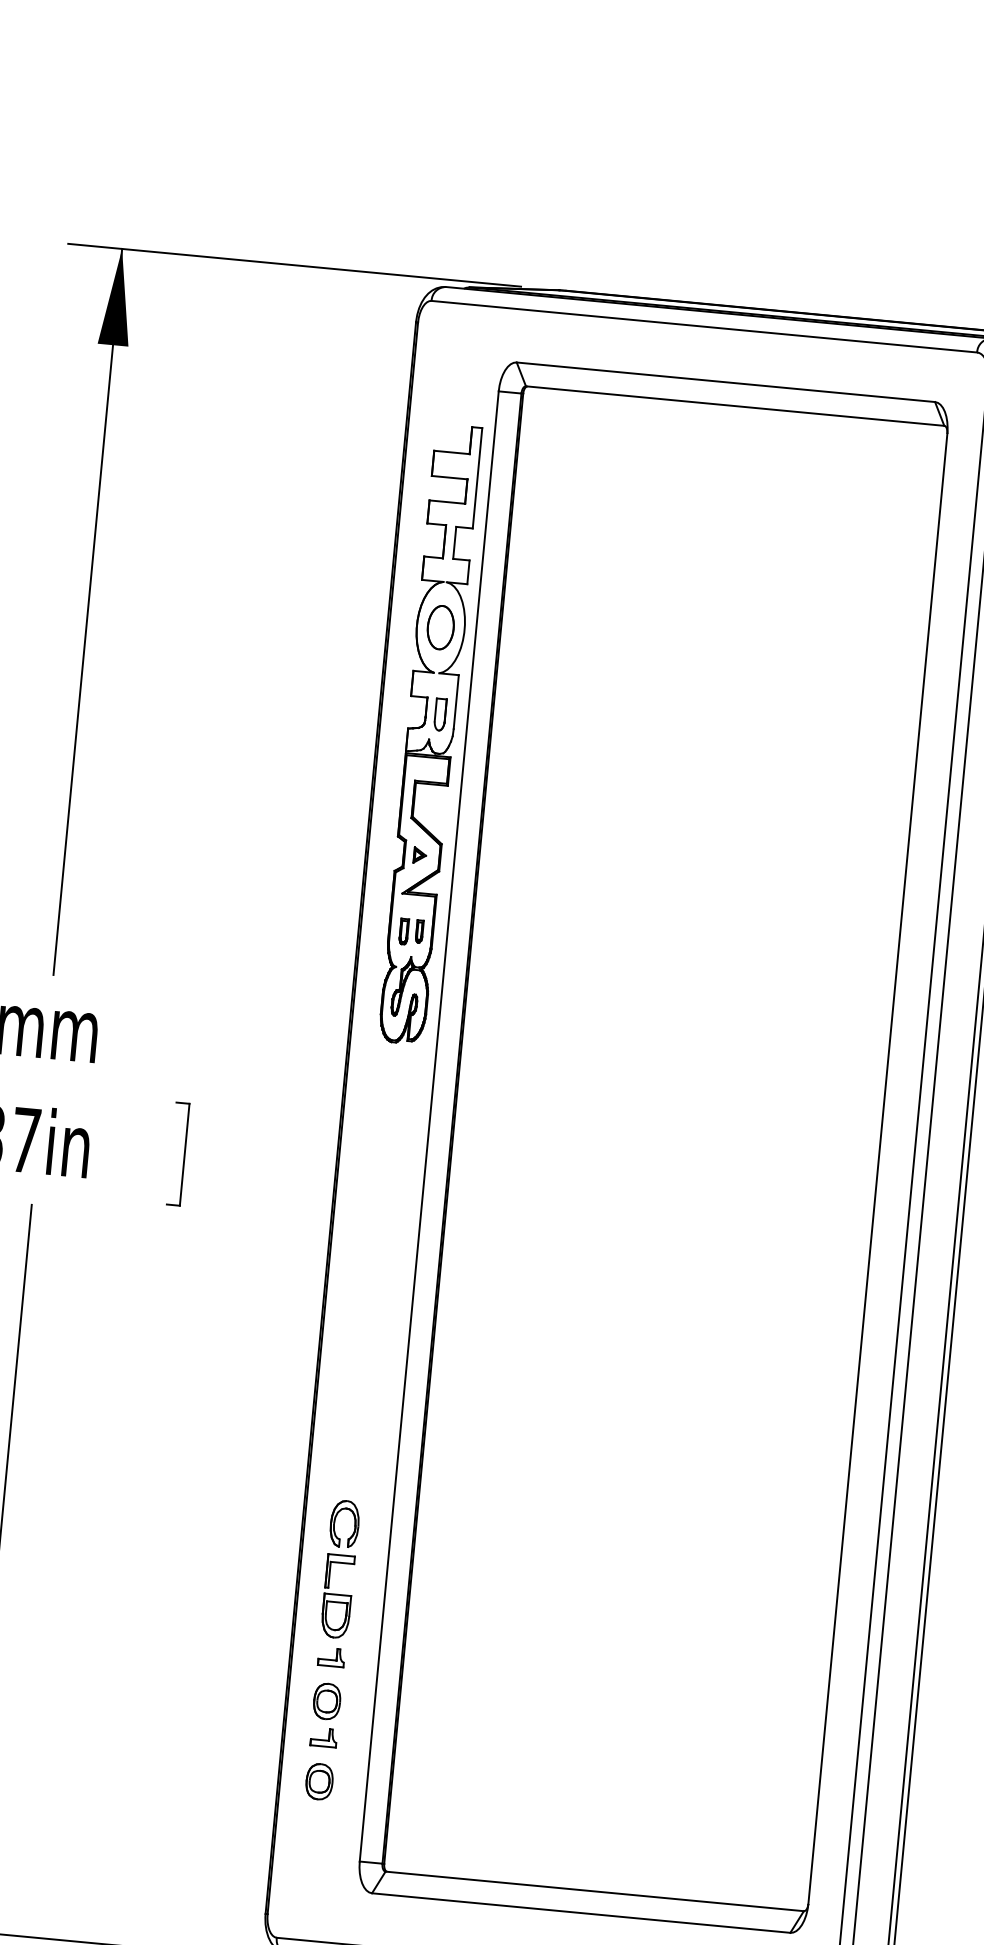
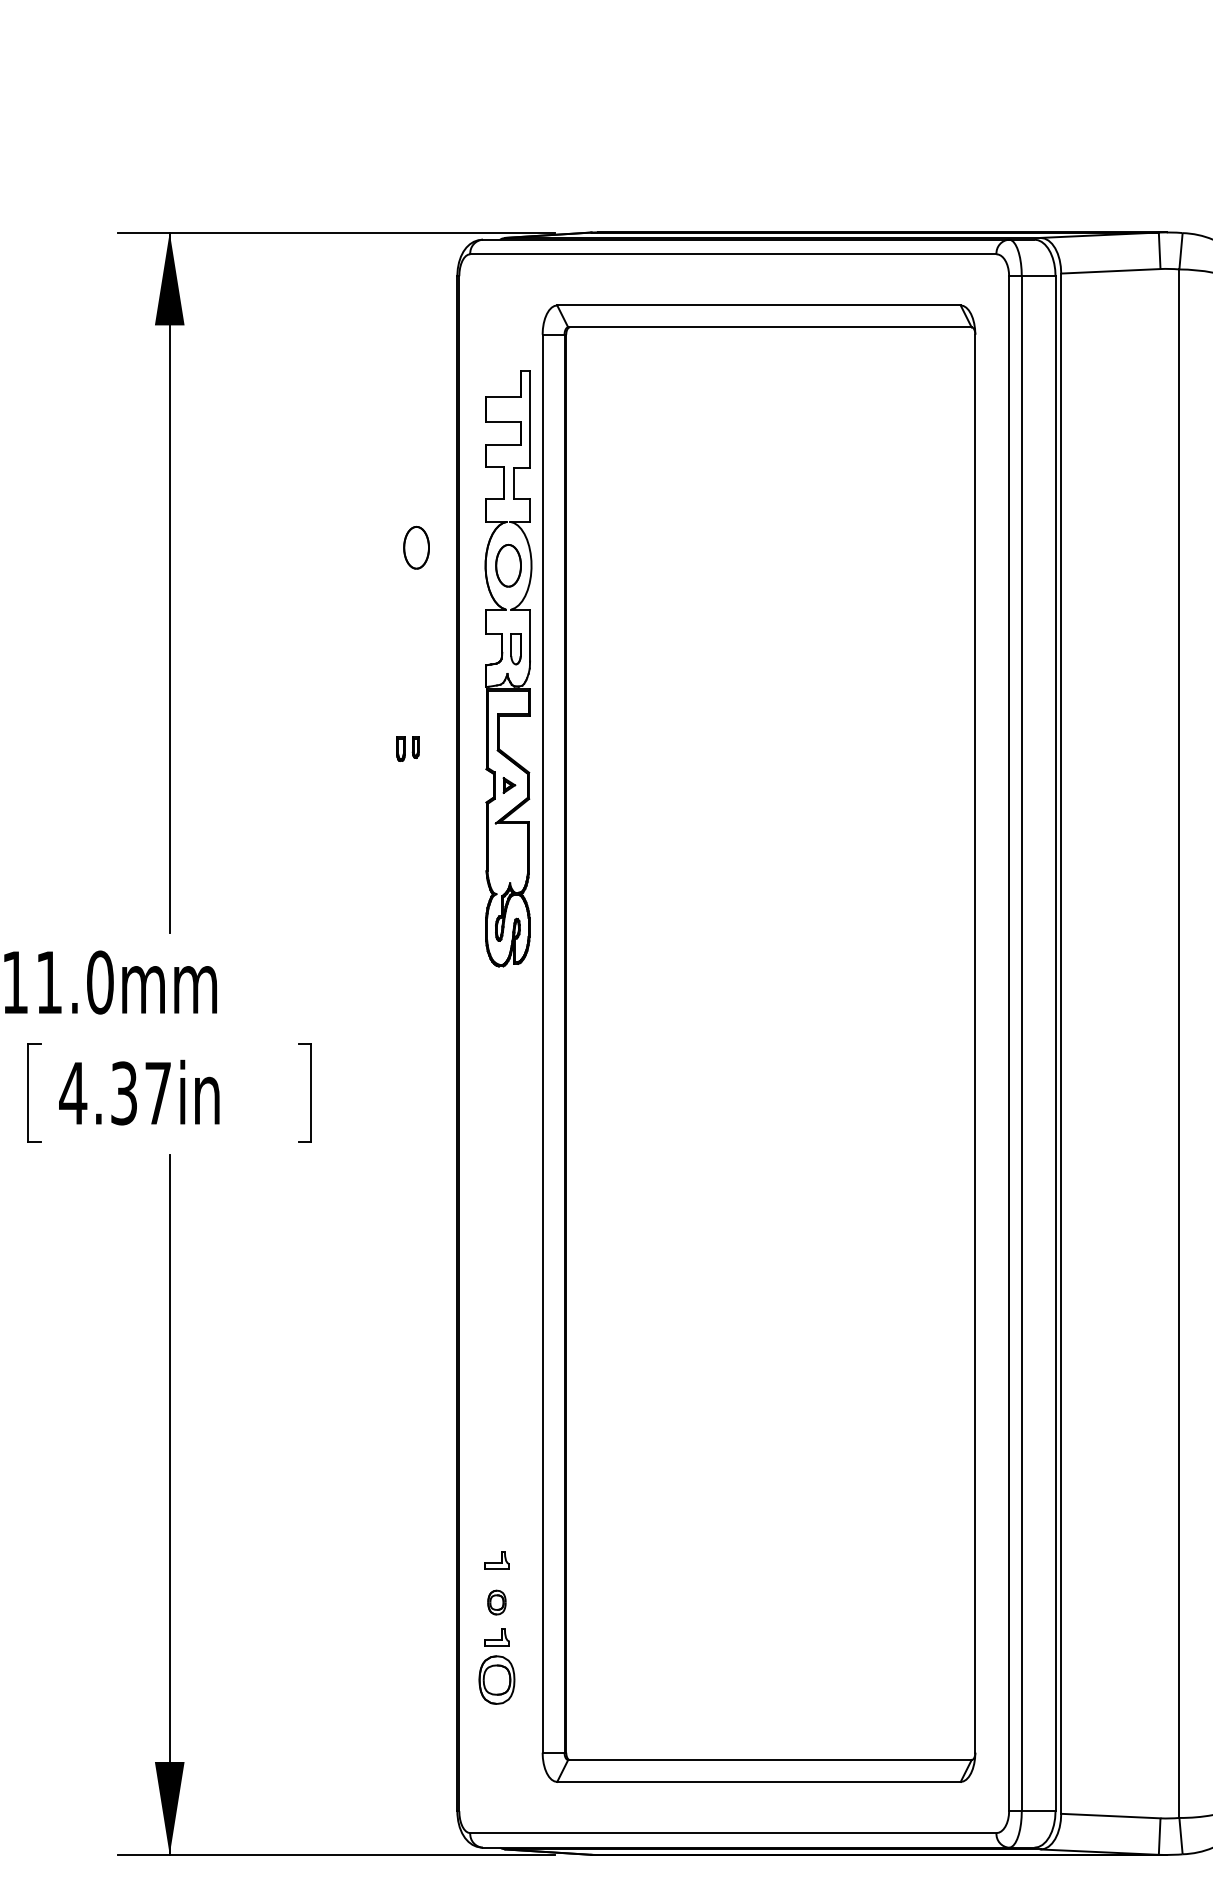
part: (347, 599) -> (416, 547), added
part: (410, 932) -> (407, 748), moved
part: (340, 1568) -> (497, 1474), removed
part: (326, 1701) -> (496, 1602), size x0.7
part: (319, 1781) -> (496, 1679), size x1.4

